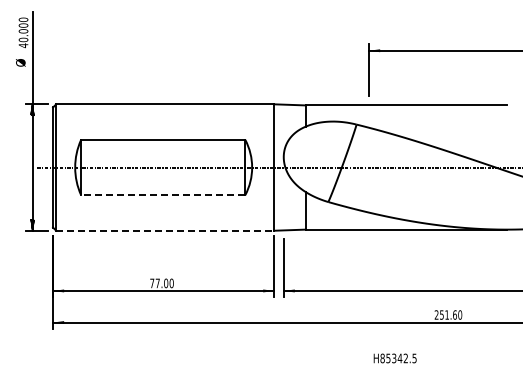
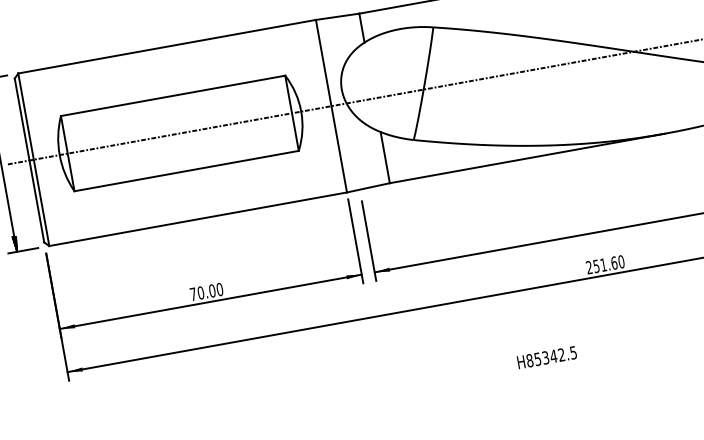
line: (162, 195) -> (185, 171), dashed -> solid
line: (165, 230) -> (198, 218), dashed -> solid
text: (157, 283) -> (200, 293), 77.00 -> 70.00
text: (394, 358) -> (546, 357), moved

